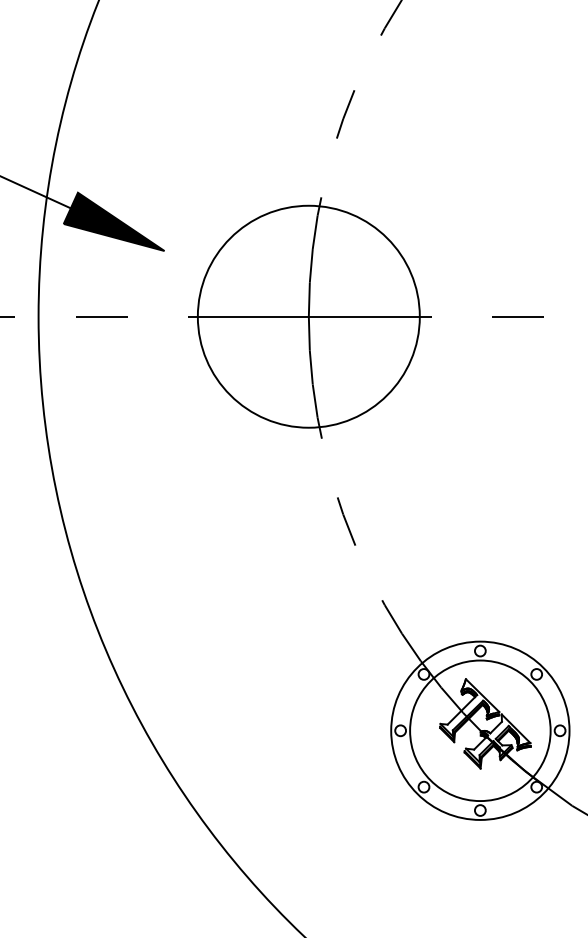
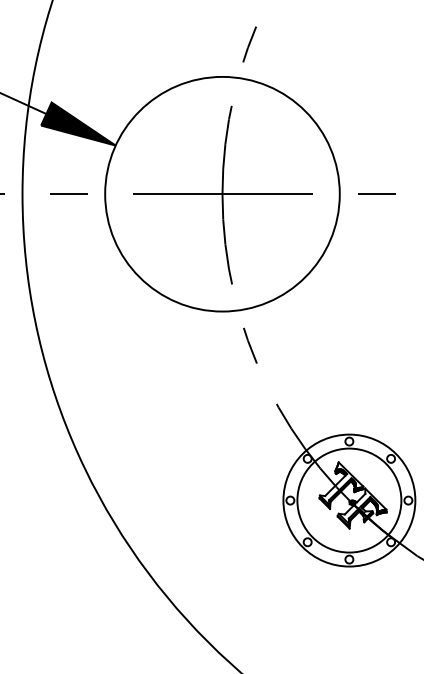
circle: (308, 316) -> (222, 194), size x1.43

